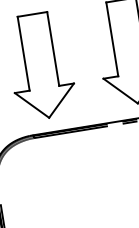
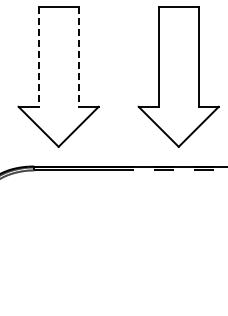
line: (53, 49) -> (78, 57), solid -> dashed
line: (23, 54) -> (38, 57), solid -> dashed

